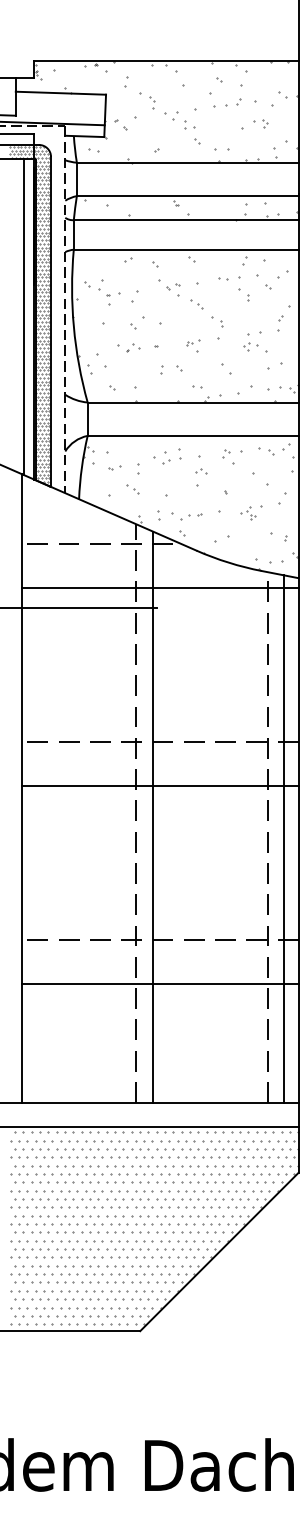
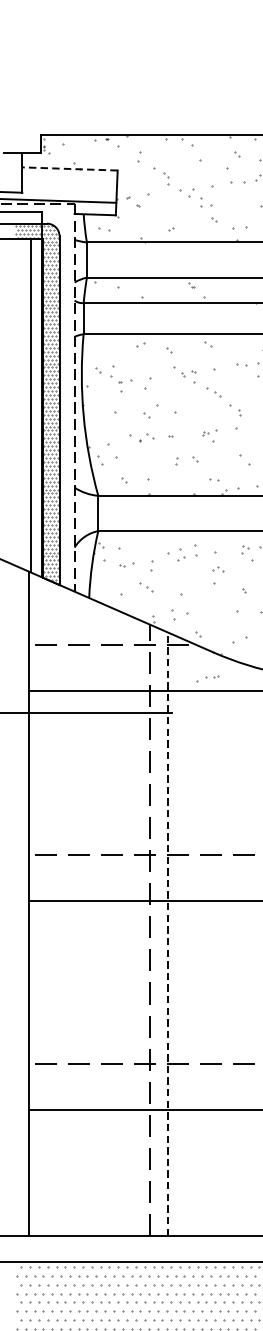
line: (60, 93) -> (69, 169), solid -> dashed
part: (191, 516) -> (208, 678), moved
line: (153, 817) -> (167, 934), solid -> dashed

